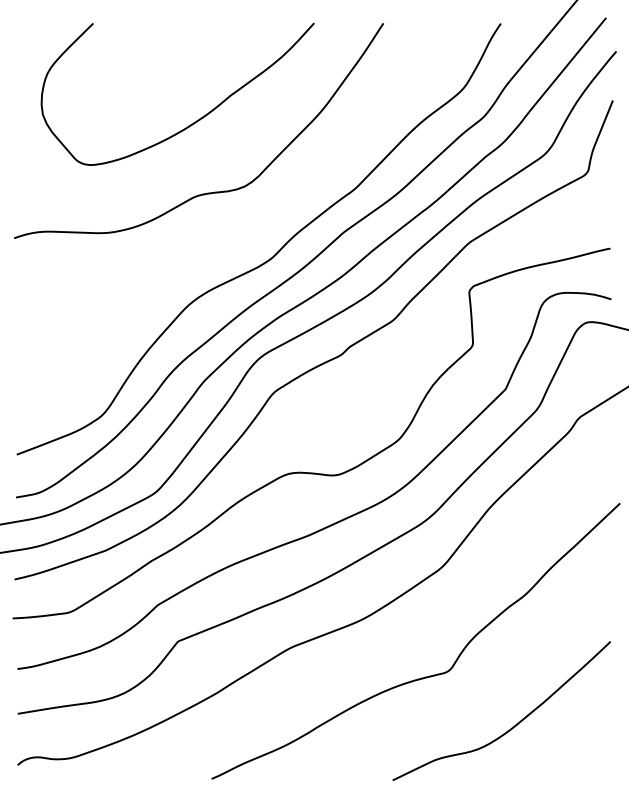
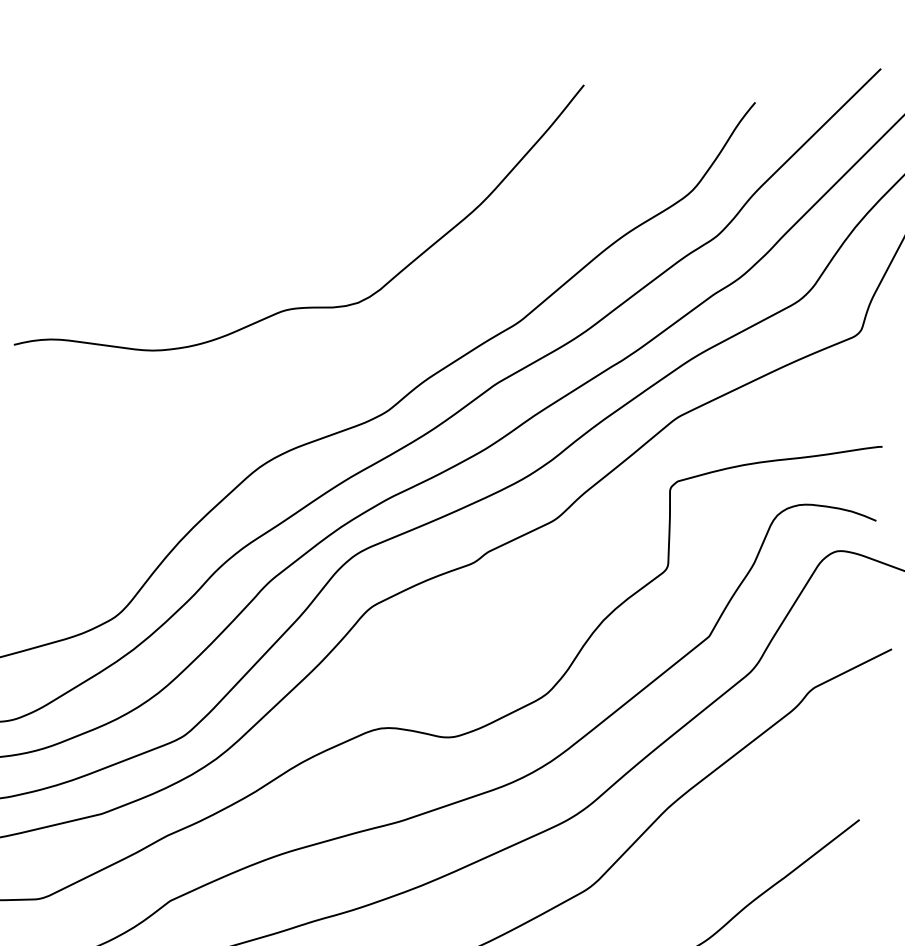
curve: (196, 120) -> (297, 199), removed

